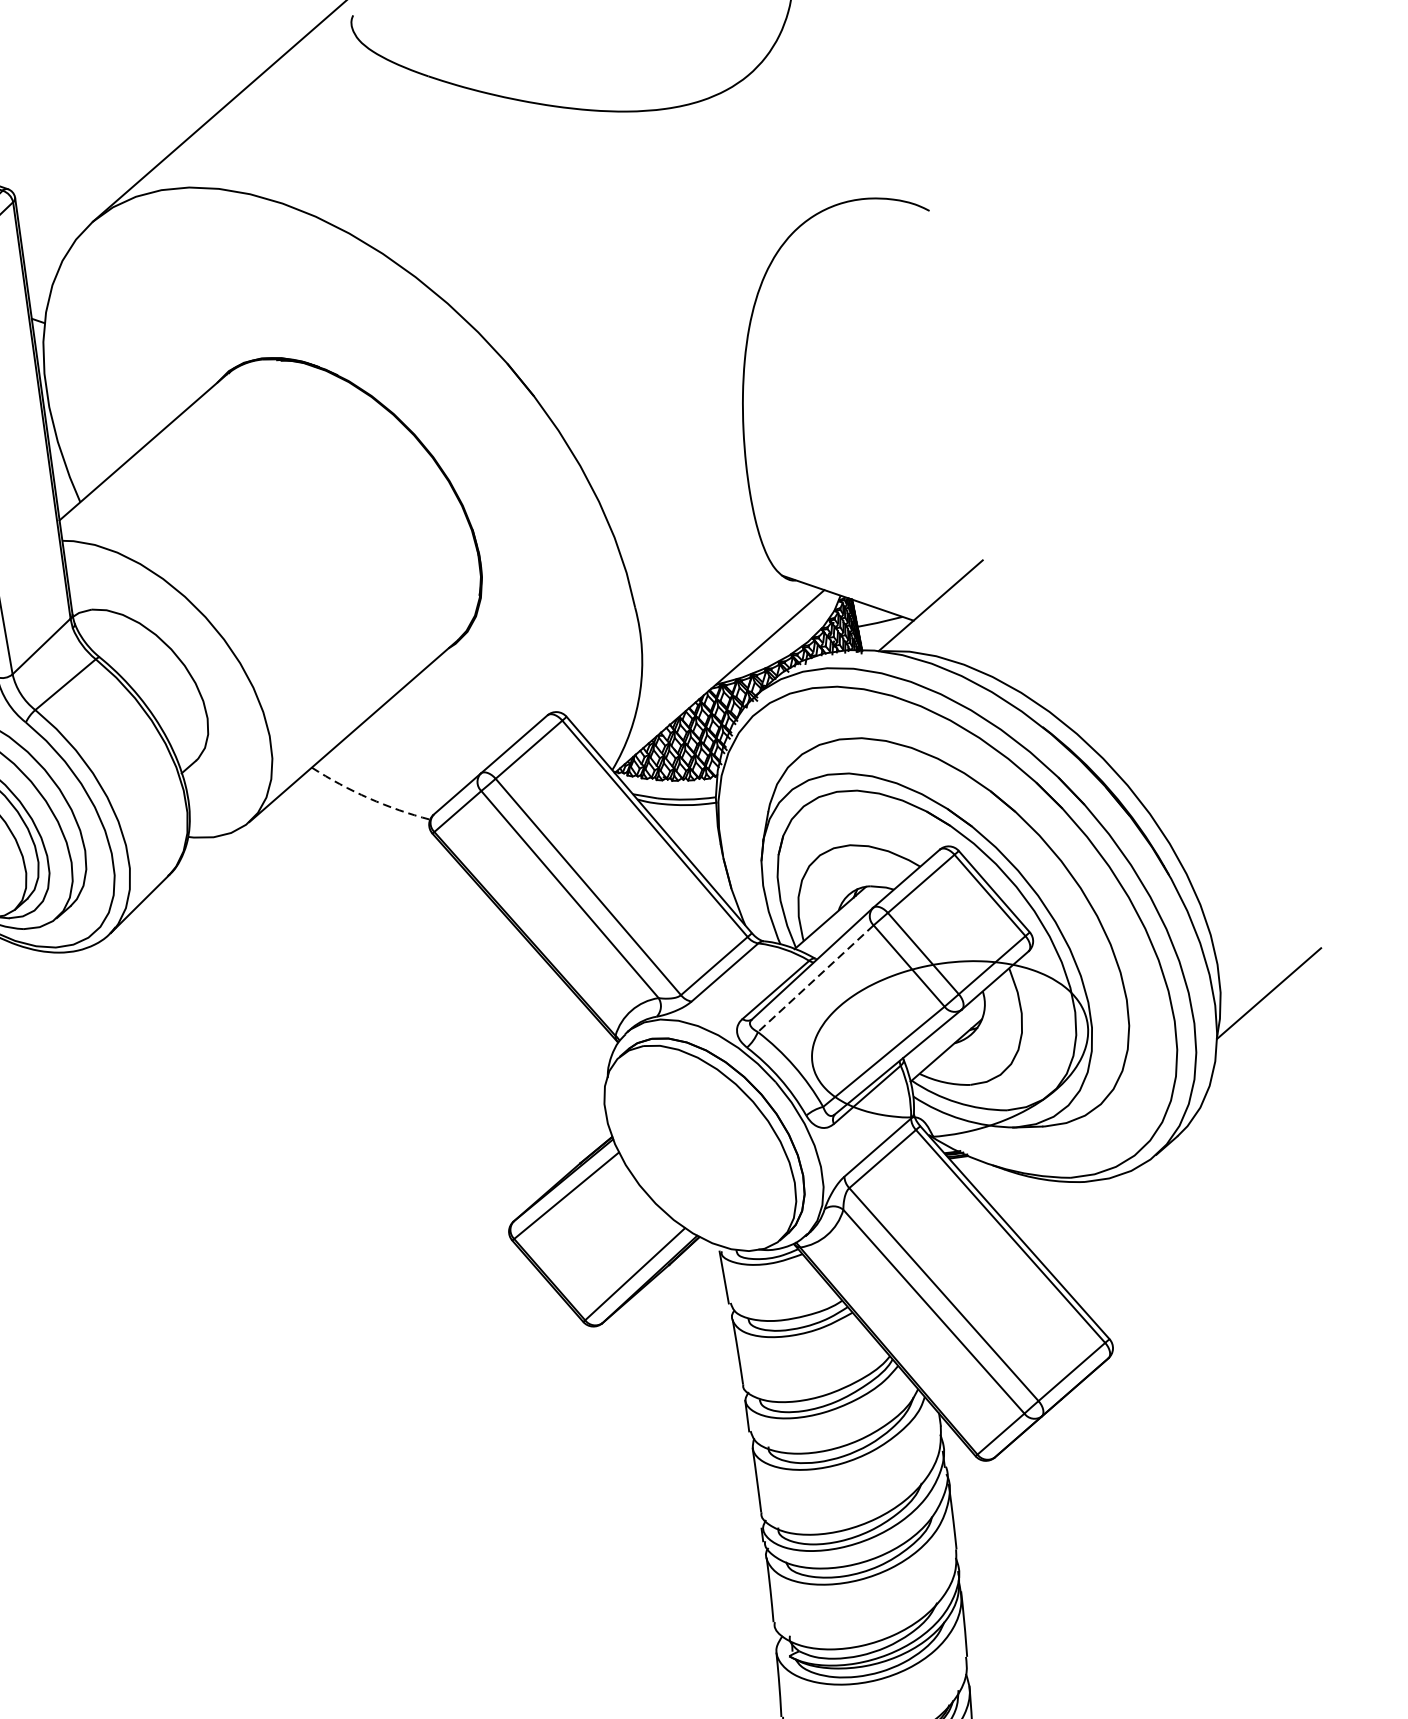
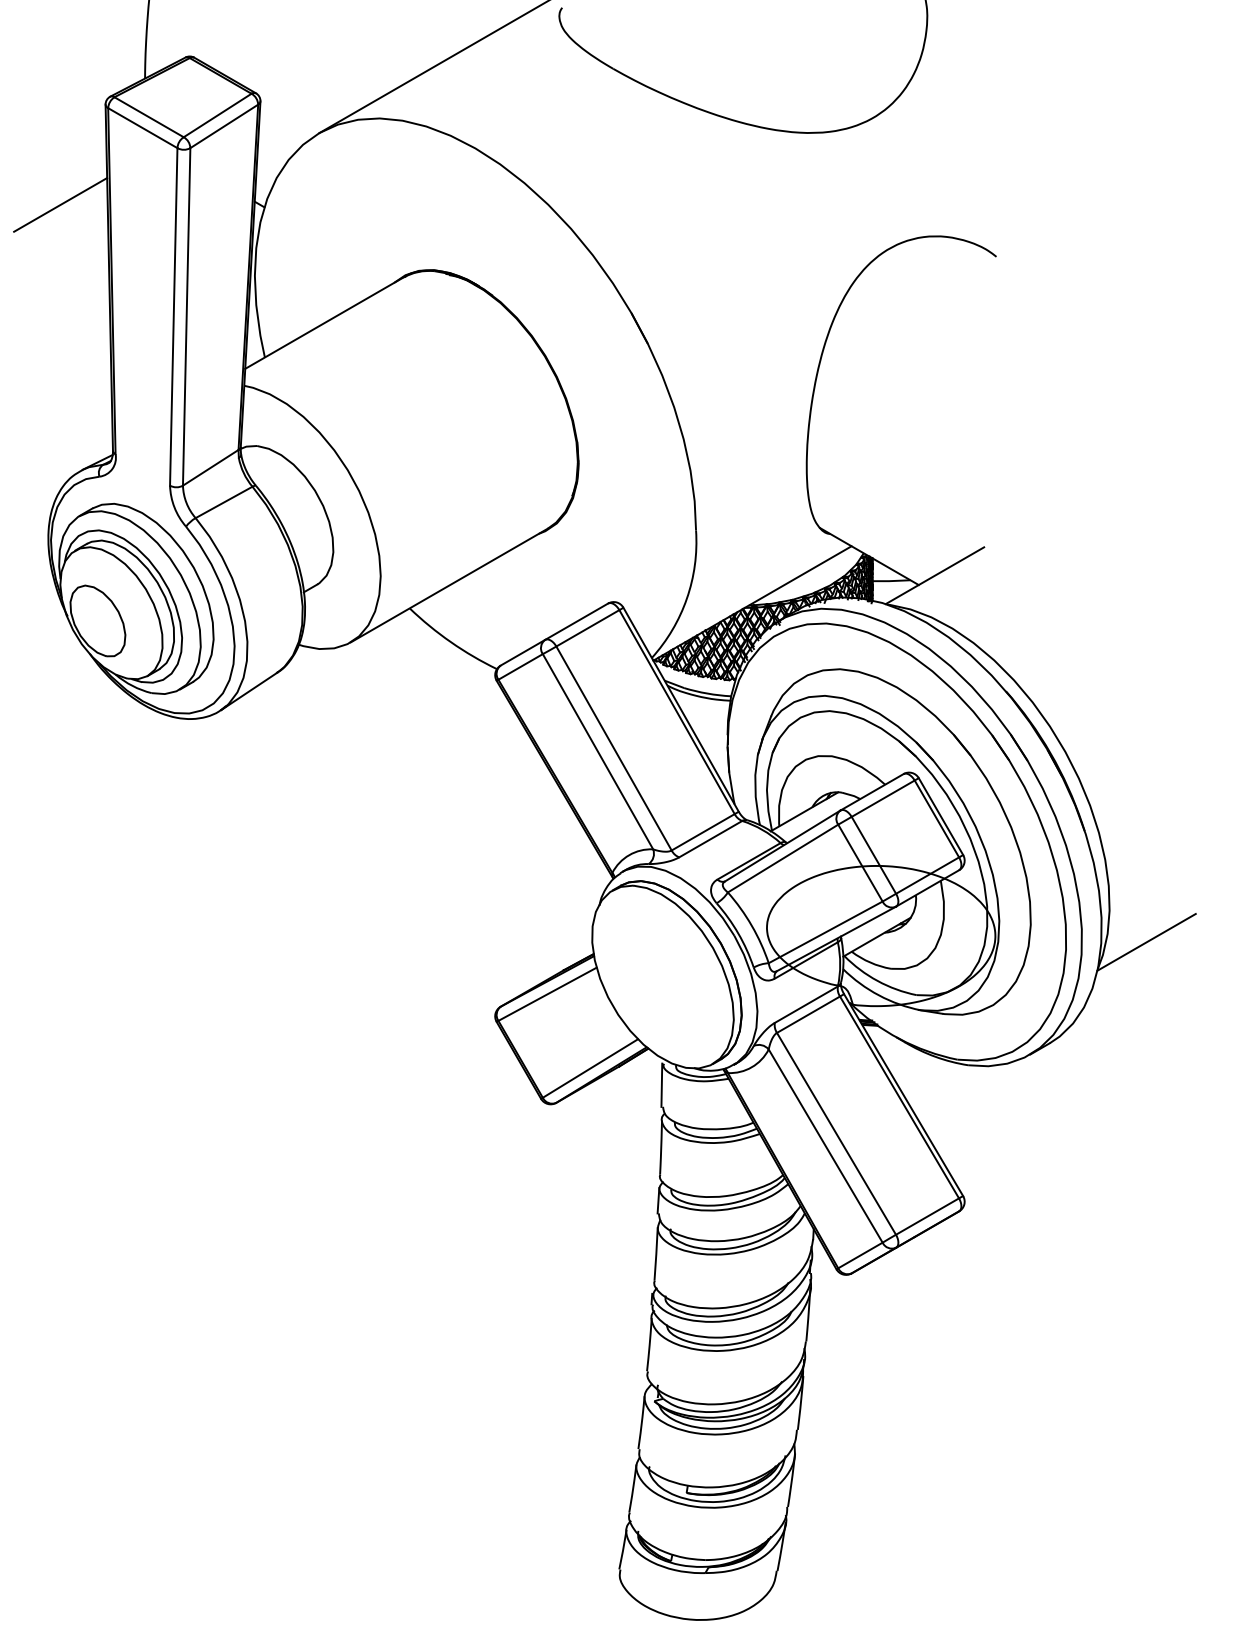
arc: (368, 798) -> (450, 642), dashed -> solid
line: (816, 978) -> (783, 858), dashed -> solid

